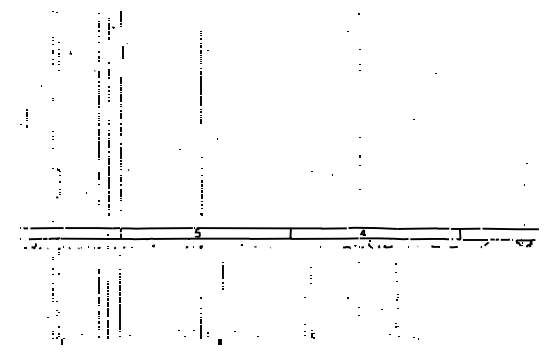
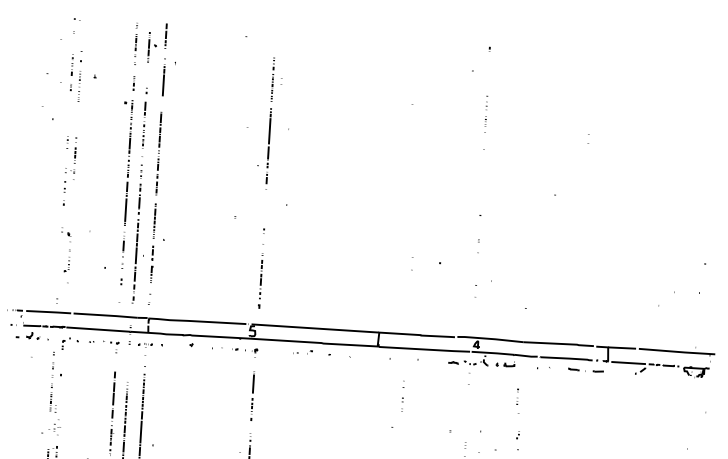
part: (124, 50) -> (168, 77), size x1.67
part: (23, 118) -> (69, 160), moved
line: (222, 275) -> (252, 388), moved

